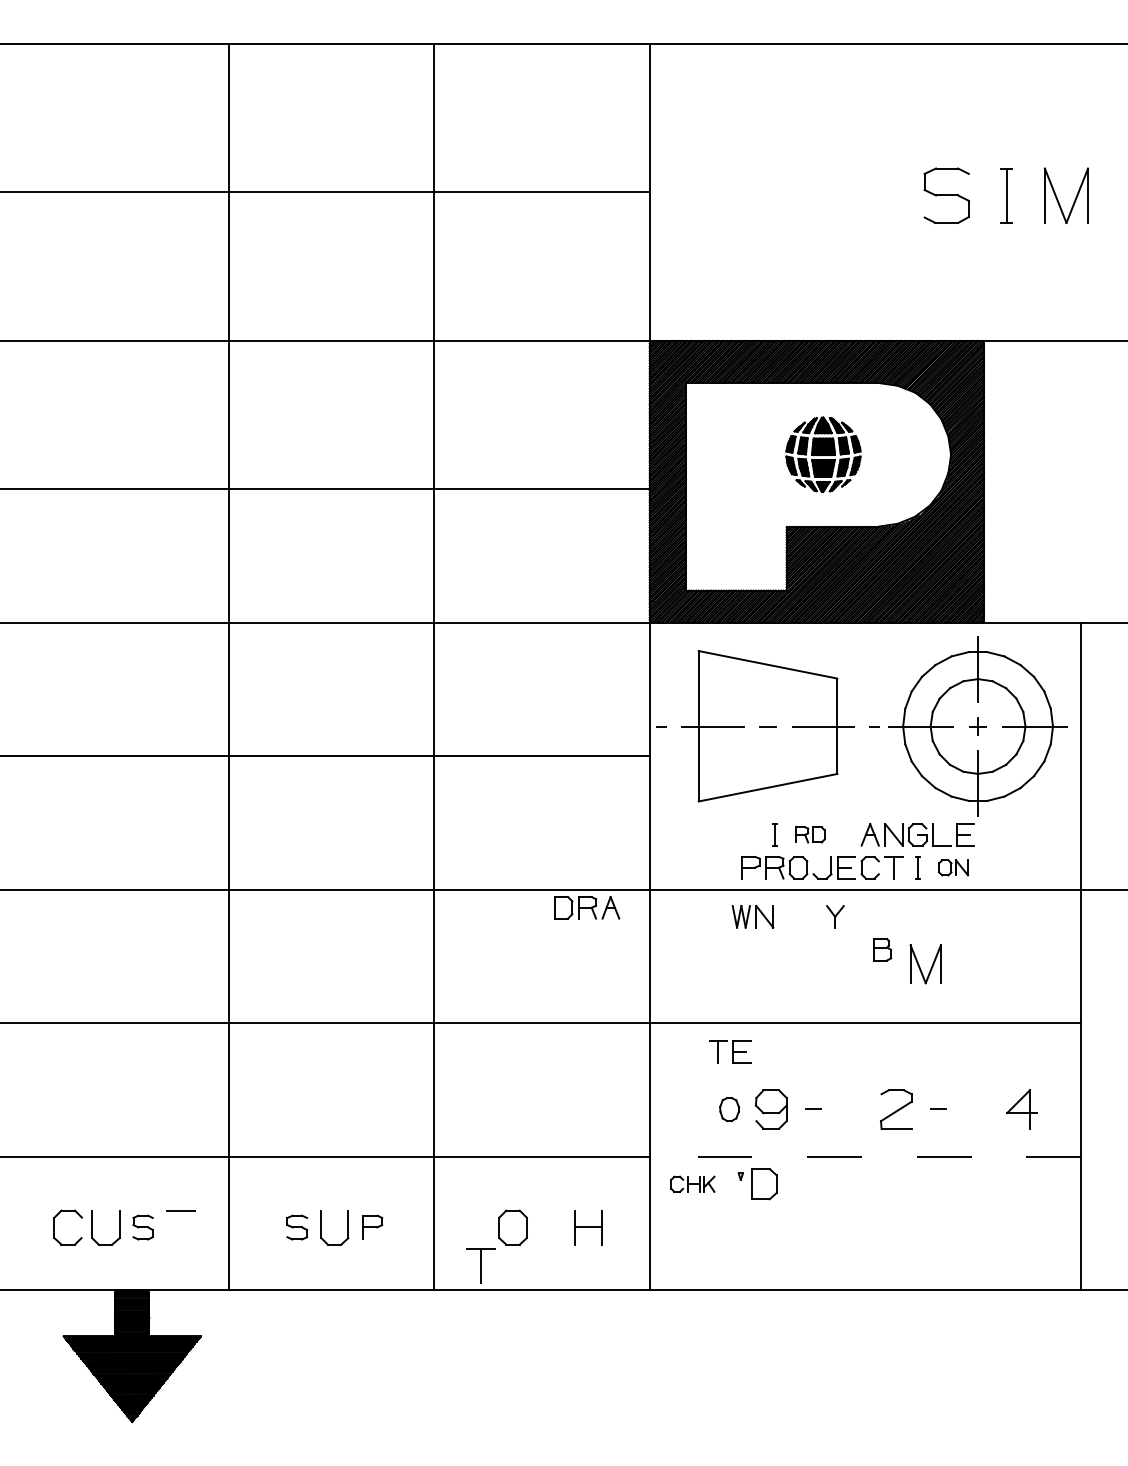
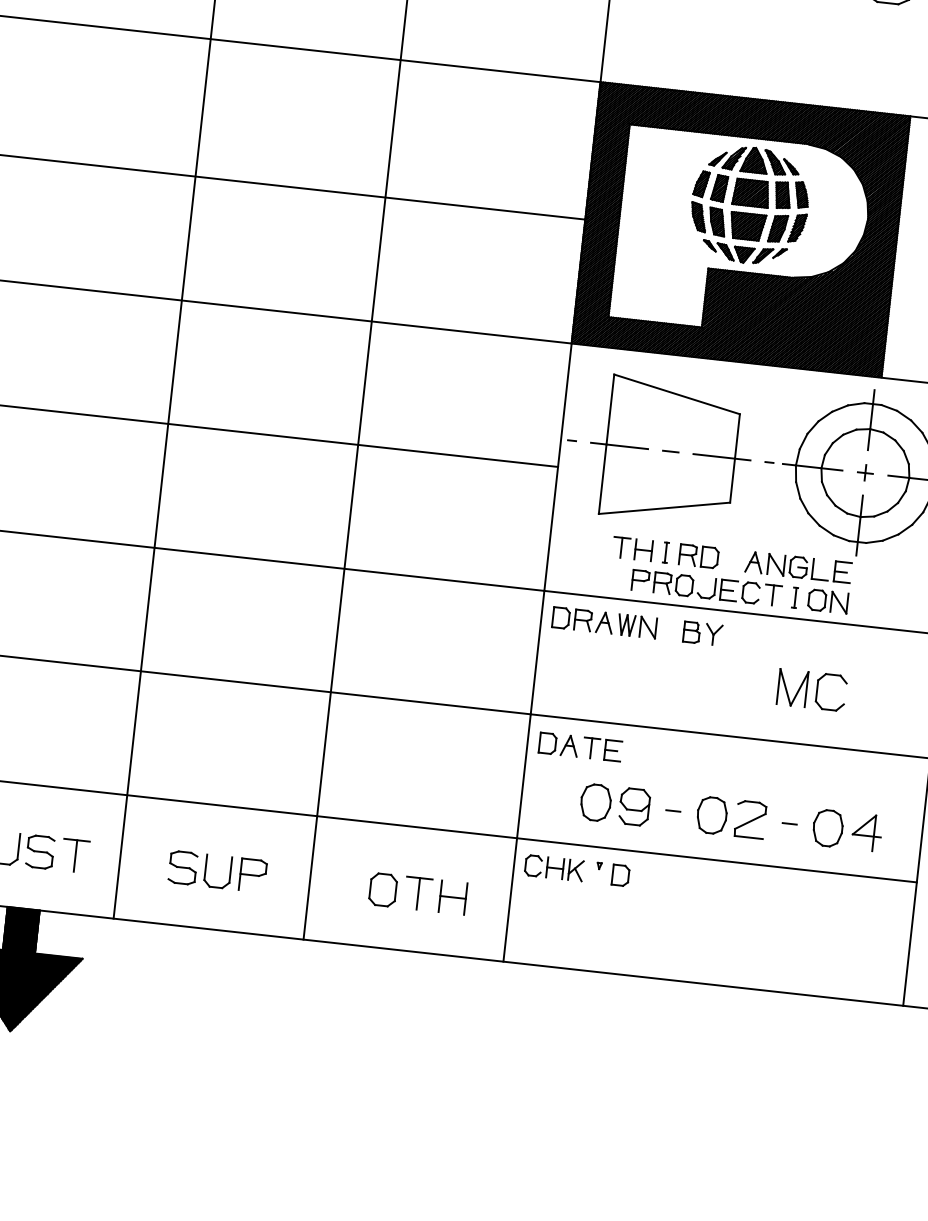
part: (823, 454) -> (749, 205), size x1.67
part: (738, 834) -> (632, 548), added
part: (810, 834) -> (699, 556), size x1.43
part: (953, 867) -> (828, 601), size x1.43
part: (587, 907) -> (583, 620), moved
part: (882, 949) -> (691, 632), moved
part: (952, 964) -> (817, 691), added
part: (683, 1051) -> (559, 744), added
part: (729, 1109) -> (595, 802), size x1.67
part: (854, 1109) -> (711, 815), added
part: (979, 1109) -> (827, 828), added
line: (865, 1156) -> (717, 860), dashed -> solid
part: (692, 1184) -> (553, 868), size x1.43
part: (764, 1184) -> (620, 875), size x0.71
part: (142, 1227) -> (39, 851), size x1.43
line: (181, 1227) -> (75, 855), added
part: (297, 1227) -> (183, 867), size x1.43
part: (372, 1227) -> (252, 875), size x1.43
part: (480, 1265) -> (417, 893), moved

